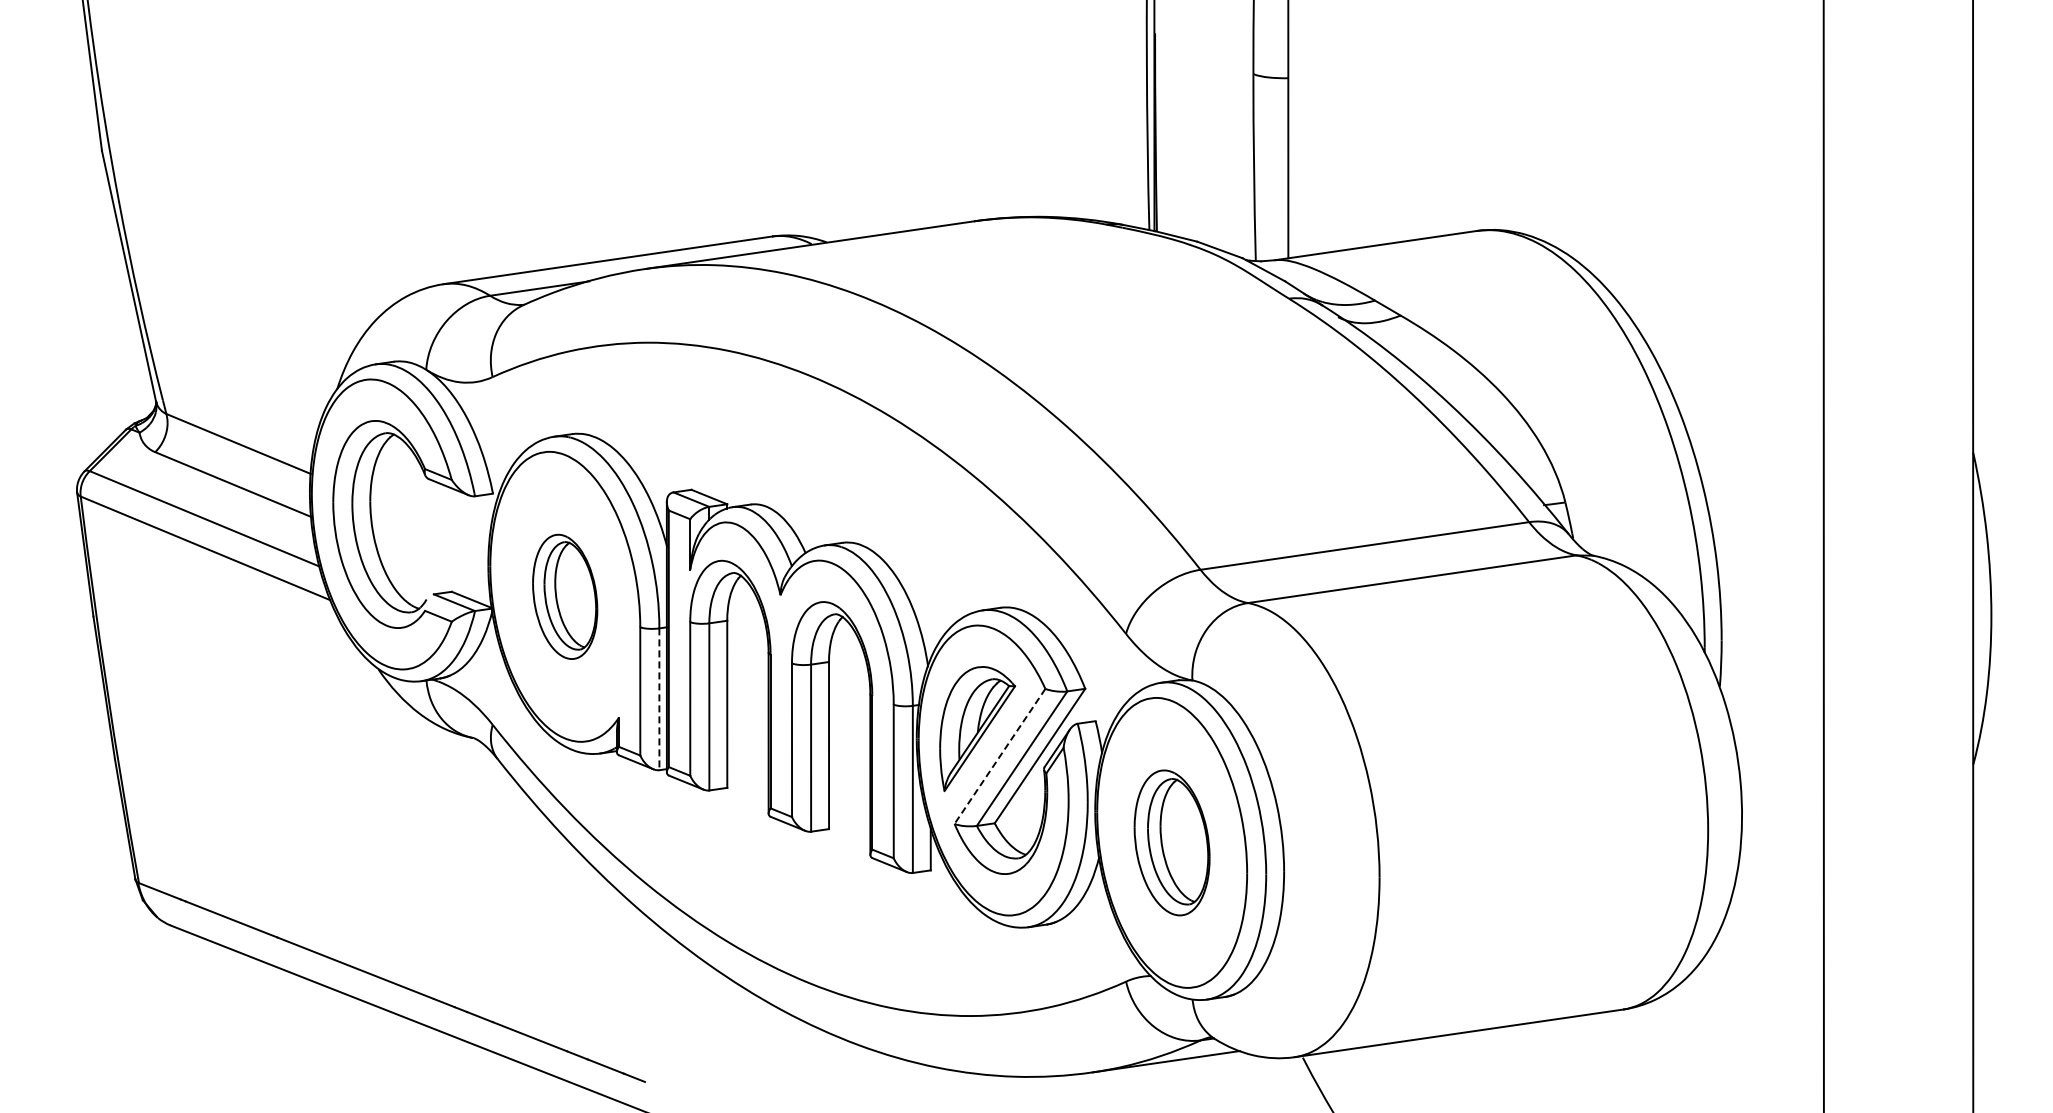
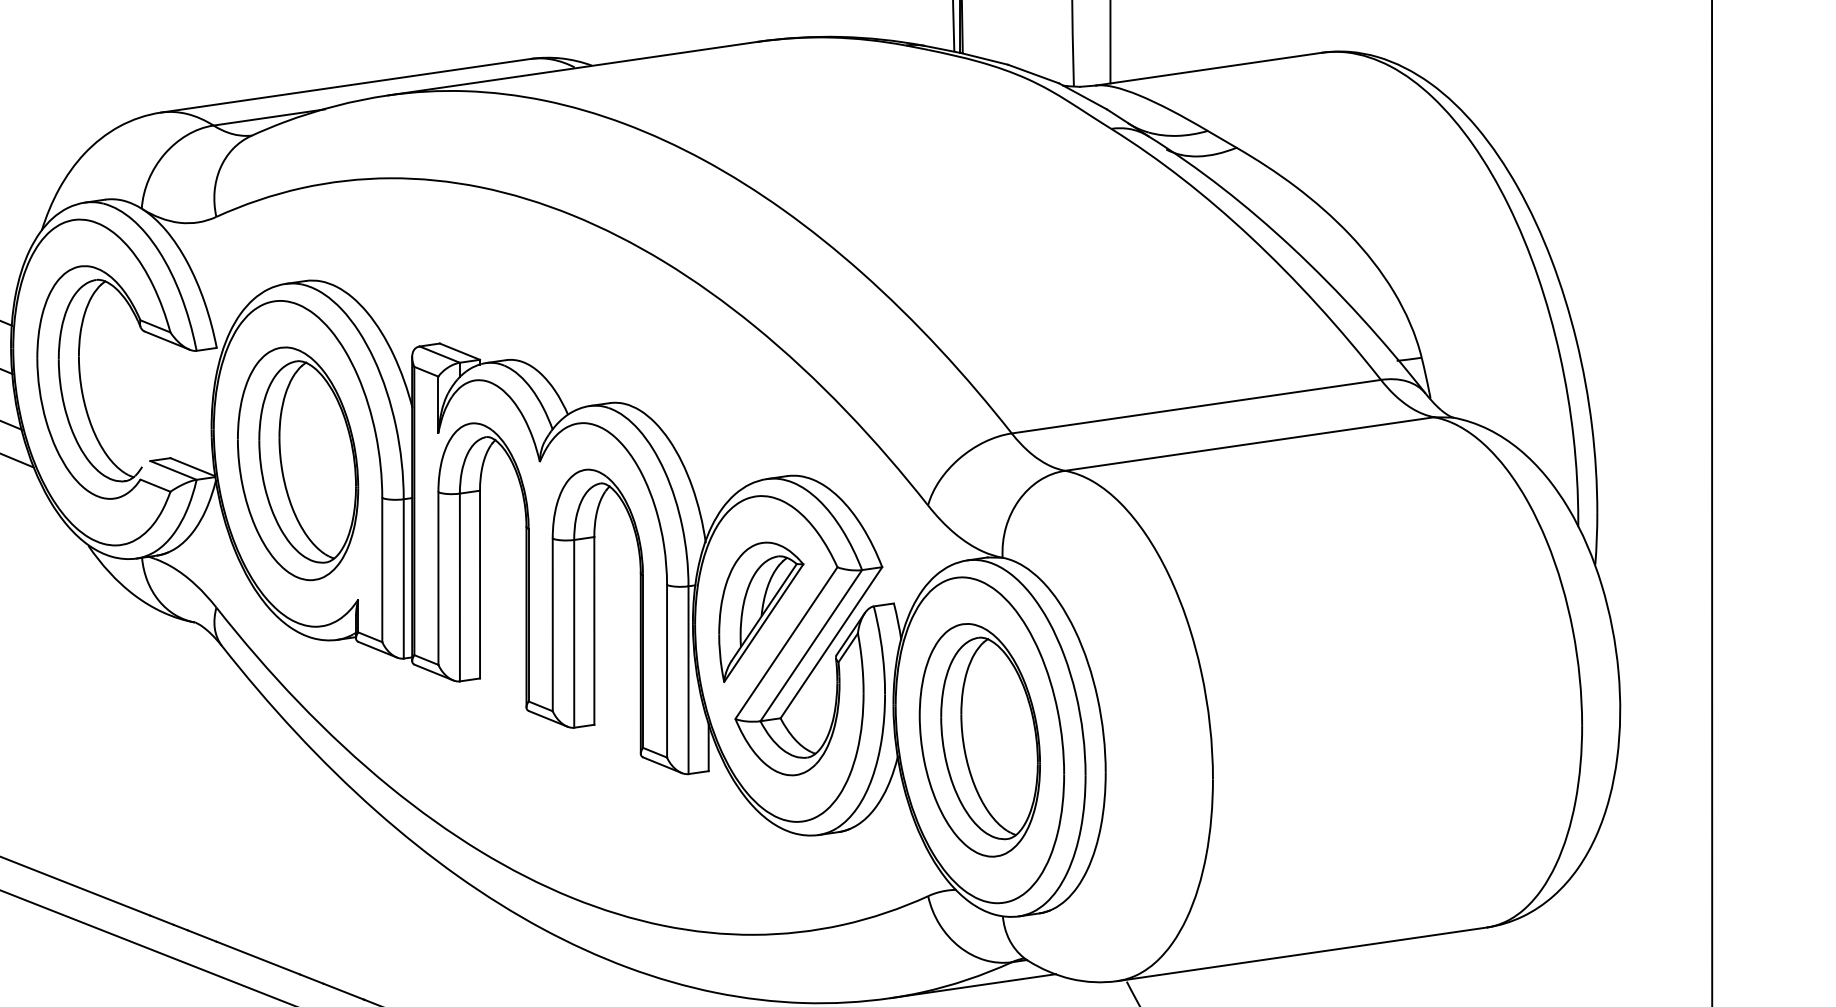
part: (564, 596) -> (297, 463), size x1.67
line: (659, 699) -> (403, 579), dashed -> solid
line: (999, 756) -> (785, 643), dashed -> solid
part: (1171, 842) -> (979, 739), size x1.43

